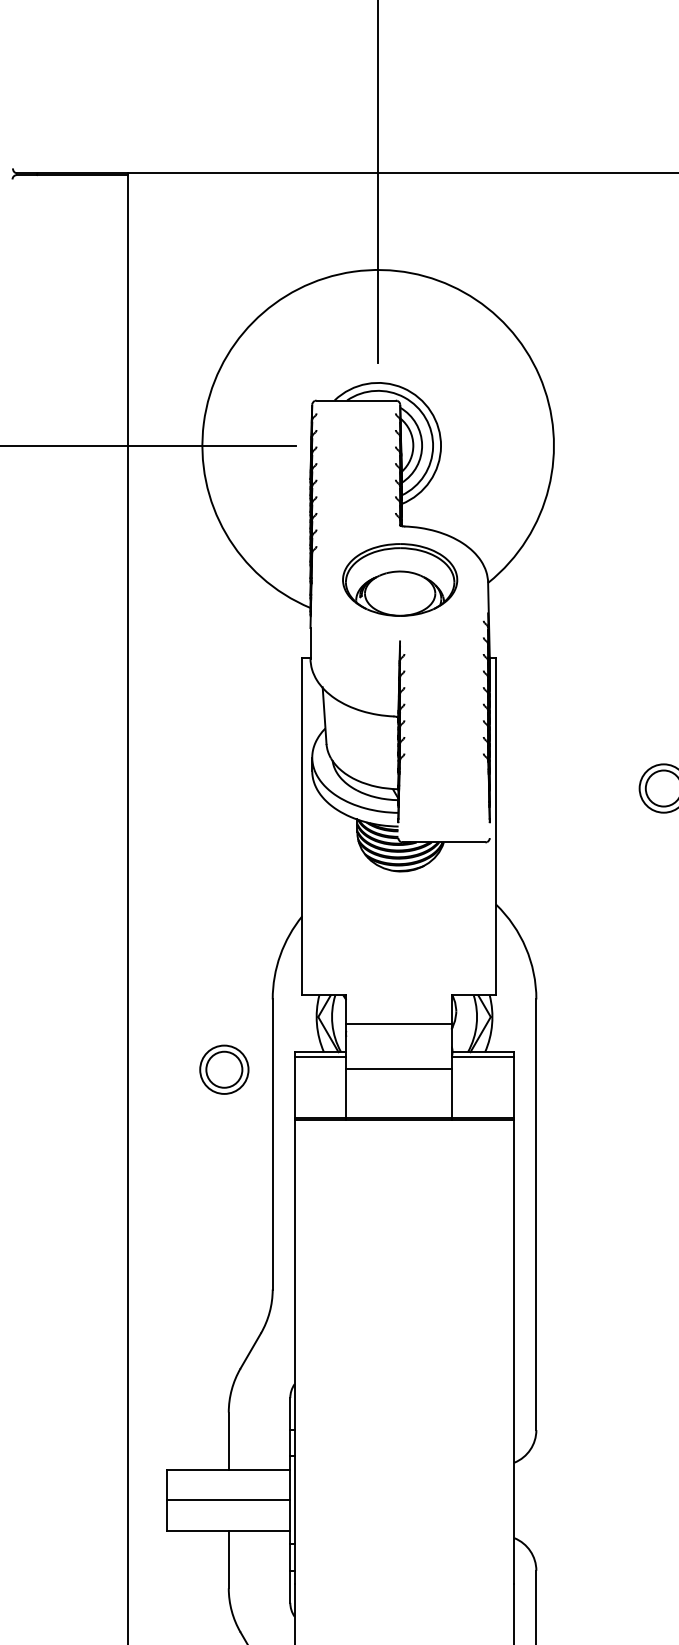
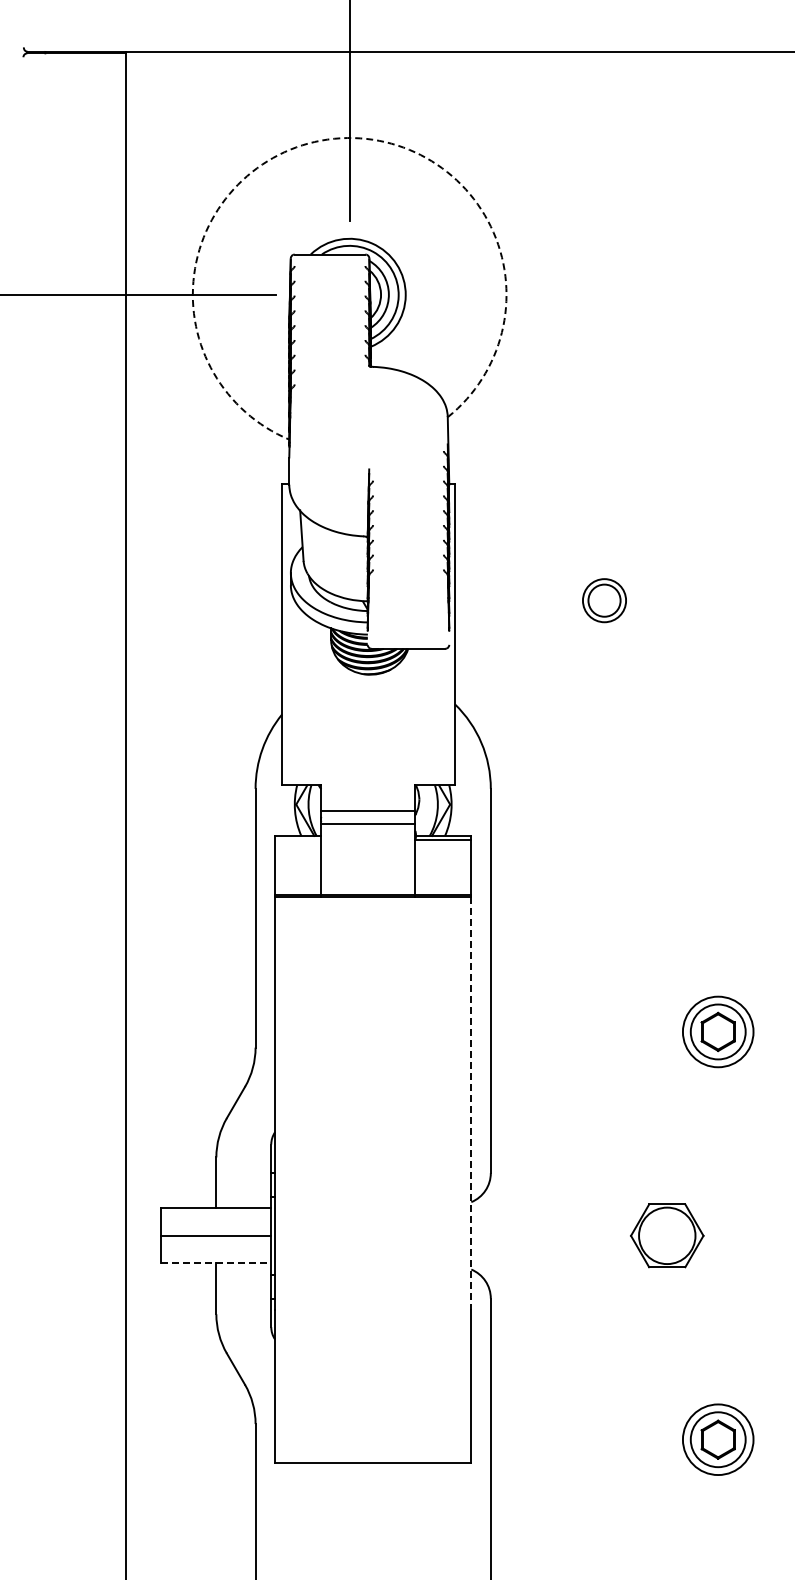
arc: (353, 271) -> (327, 139), solid -> dashed
part: (400, 579) -> (369, 414), removed
line: (320, 1056) -> (298, 839), removed
line: (399, 1068) -> (368, 823), moved
part: (224, 1069) -> (212, 851), removed
line: (514, 1352) -> (471, 1103), solid -> dashed
line: (228, 1531) -> (216, 1263), solid -> dashed

